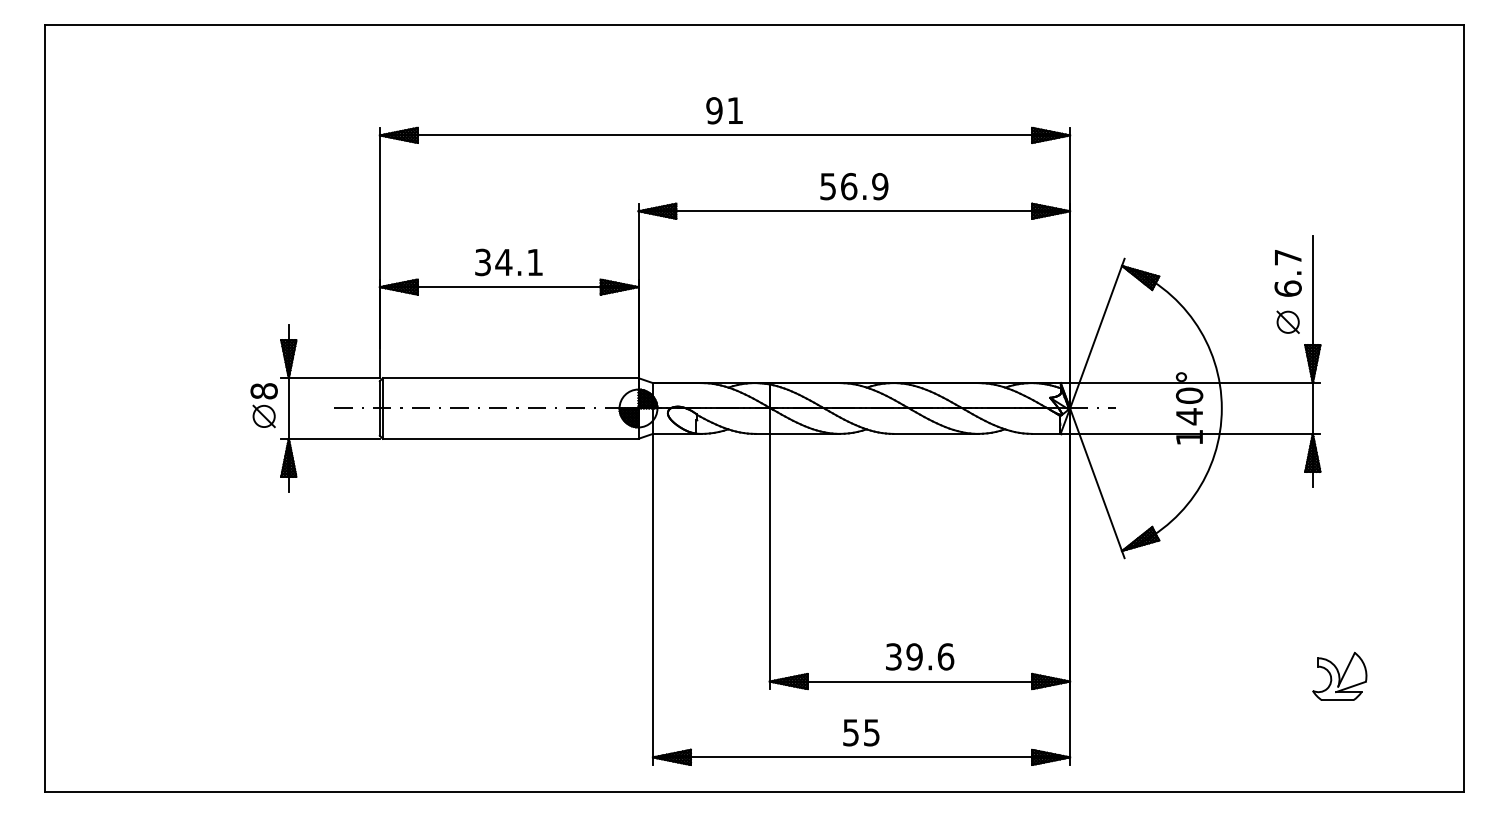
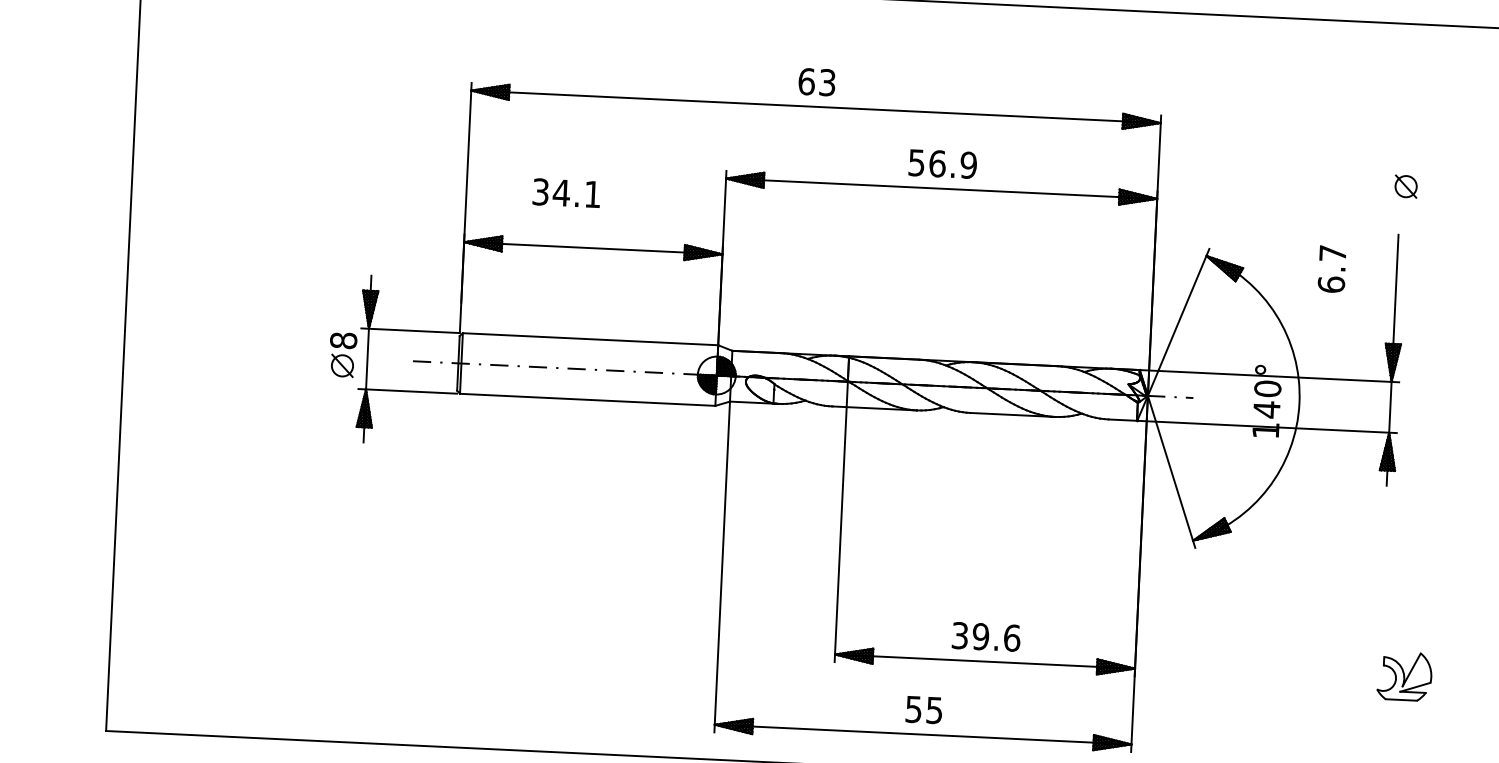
text: (724, 110) -> (816, 81), 91 -> 63
text: (508, 262) -> (566, 193), moved
text: (1287, 273) -> (1331, 269), moved
part: (1287, 321) -> (1405, 185), moved

